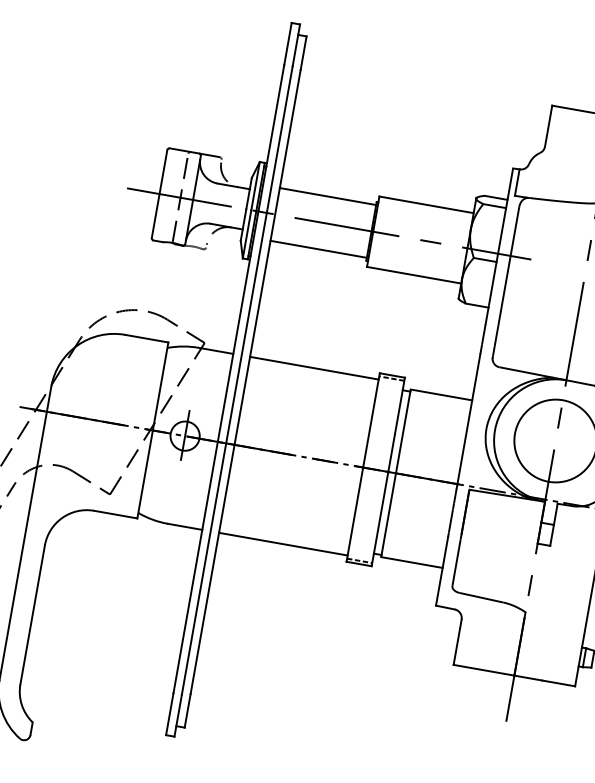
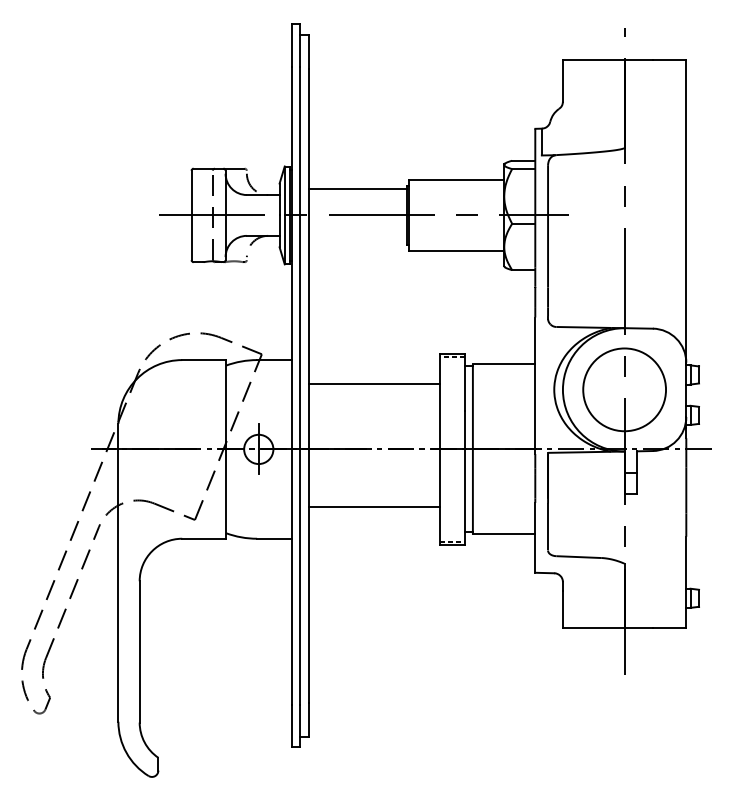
line: (318, 249) -> (357, 242), removed
line: (313, 368) -> (373, 384), moved
line: (282, 543) -> (373, 506), moved

